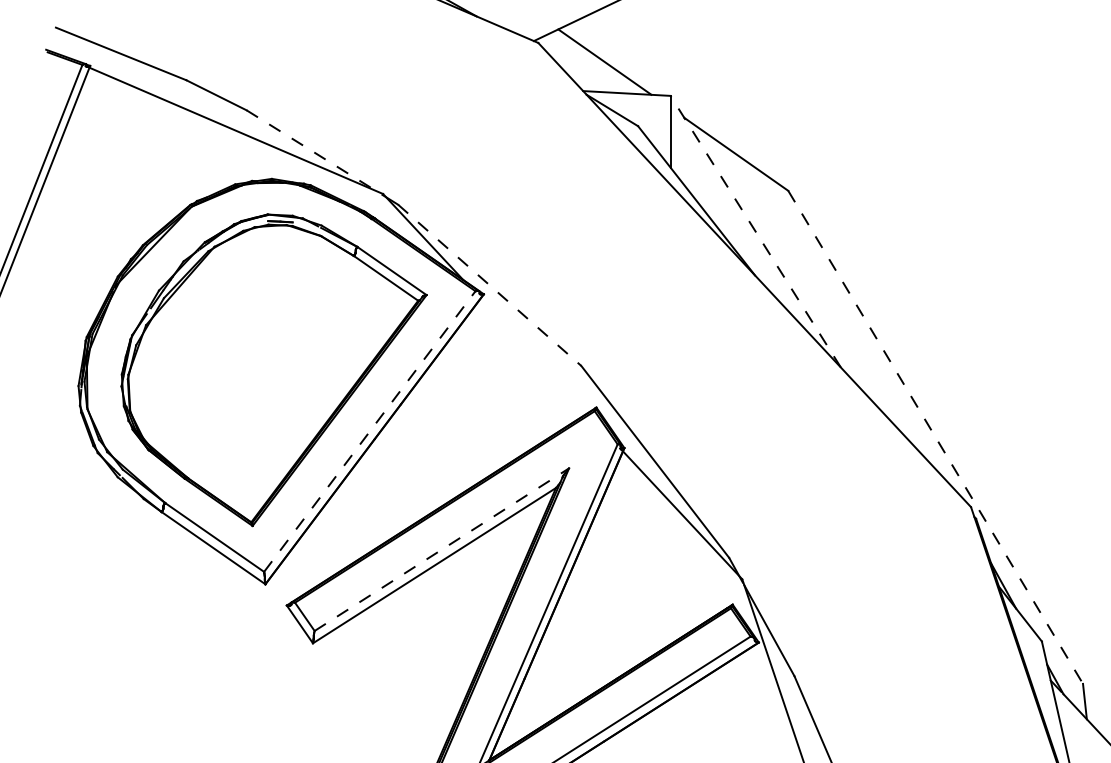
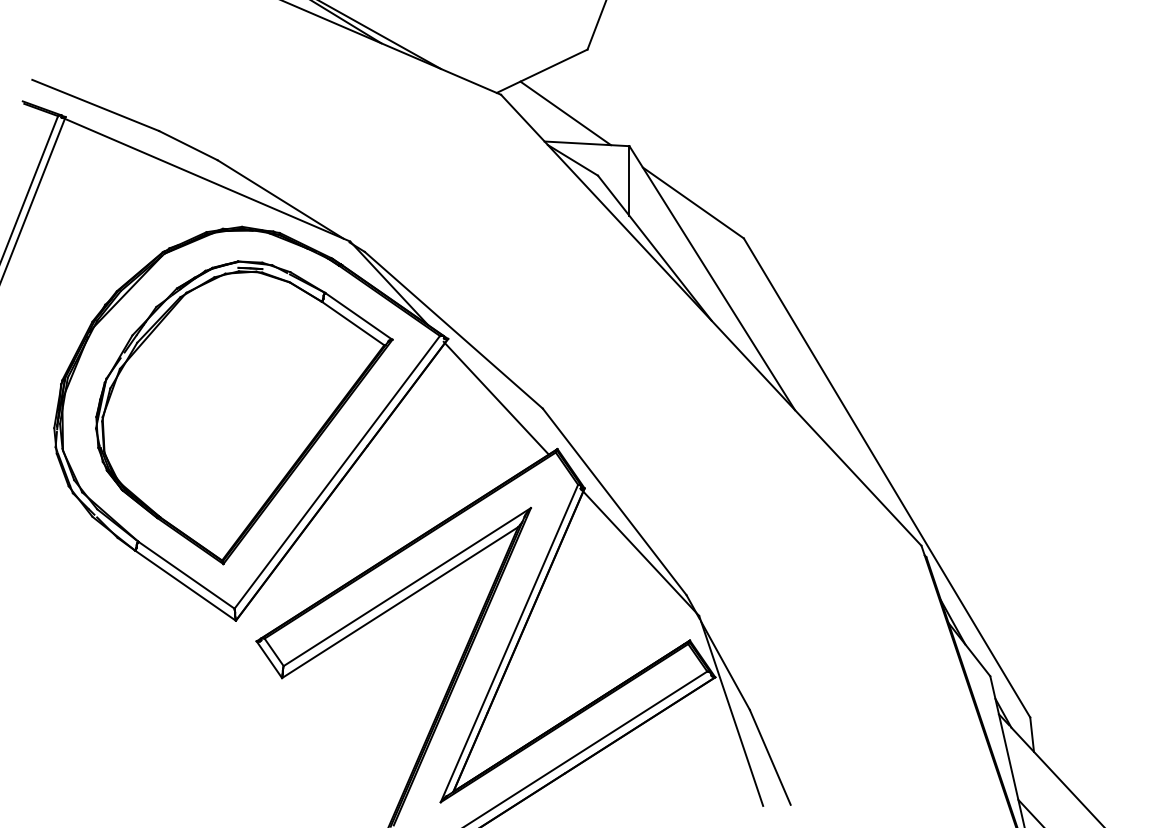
line: (311, 150) -> (280, 199), dashed -> solid
line: (755, 232) -> (712, 278), dashed -> solid
line: (489, 285) -> (453, 330), dashed -> solid
line: (532, 354) -> (495, 397), added
line: (370, 431) -> (337, 472), dashed -> solid
line: (936, 437) -> (887, 478), dashed -> solid
line: (442, 550) -> (407, 587), dashed -> solid

